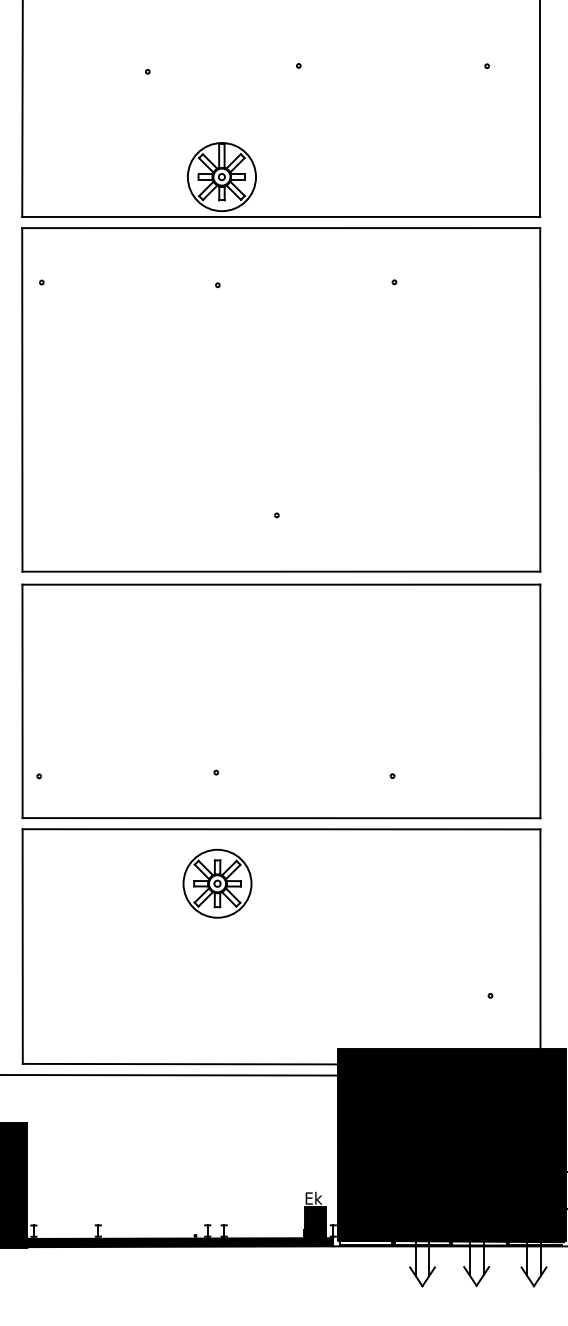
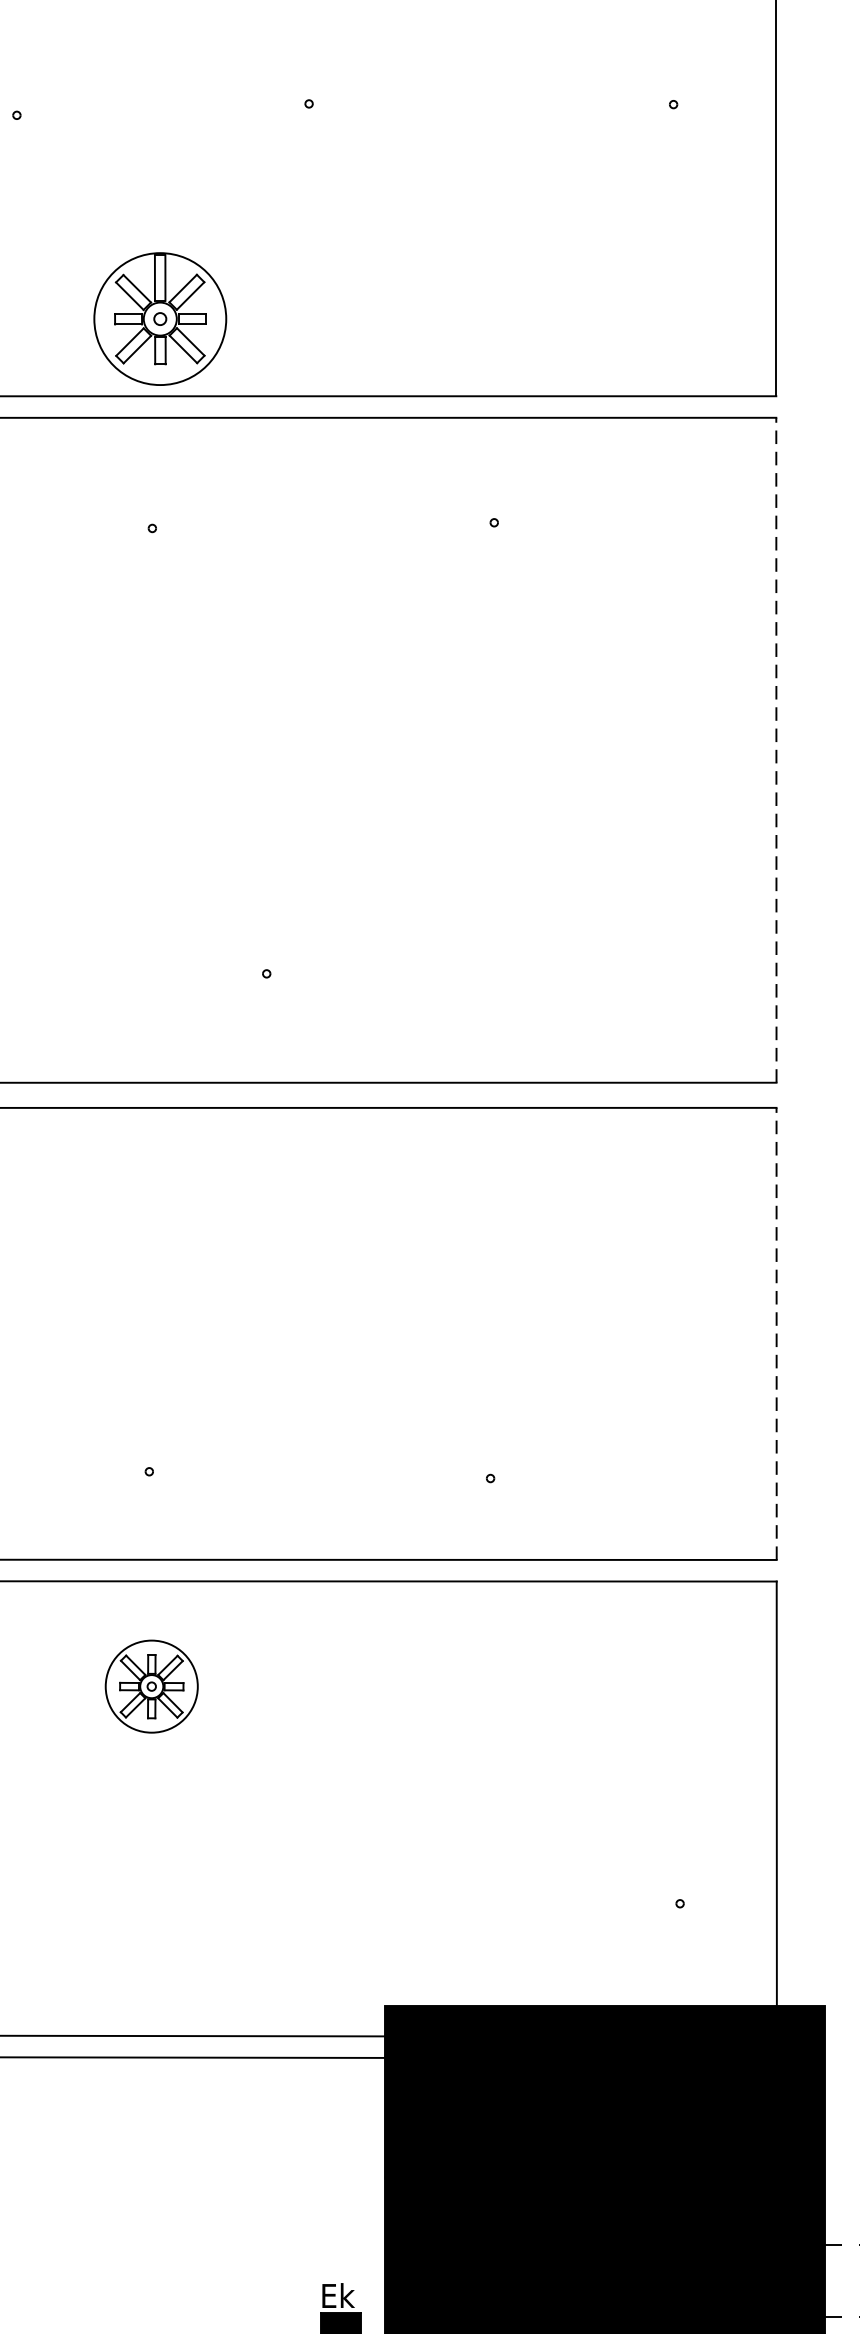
line: (540, 399) -> (776, 749), solid -> dashed
line: (540, 701) -> (776, 1334), solid -> dashed
part: (217, 883) -> (151, 1686), size x0.7

